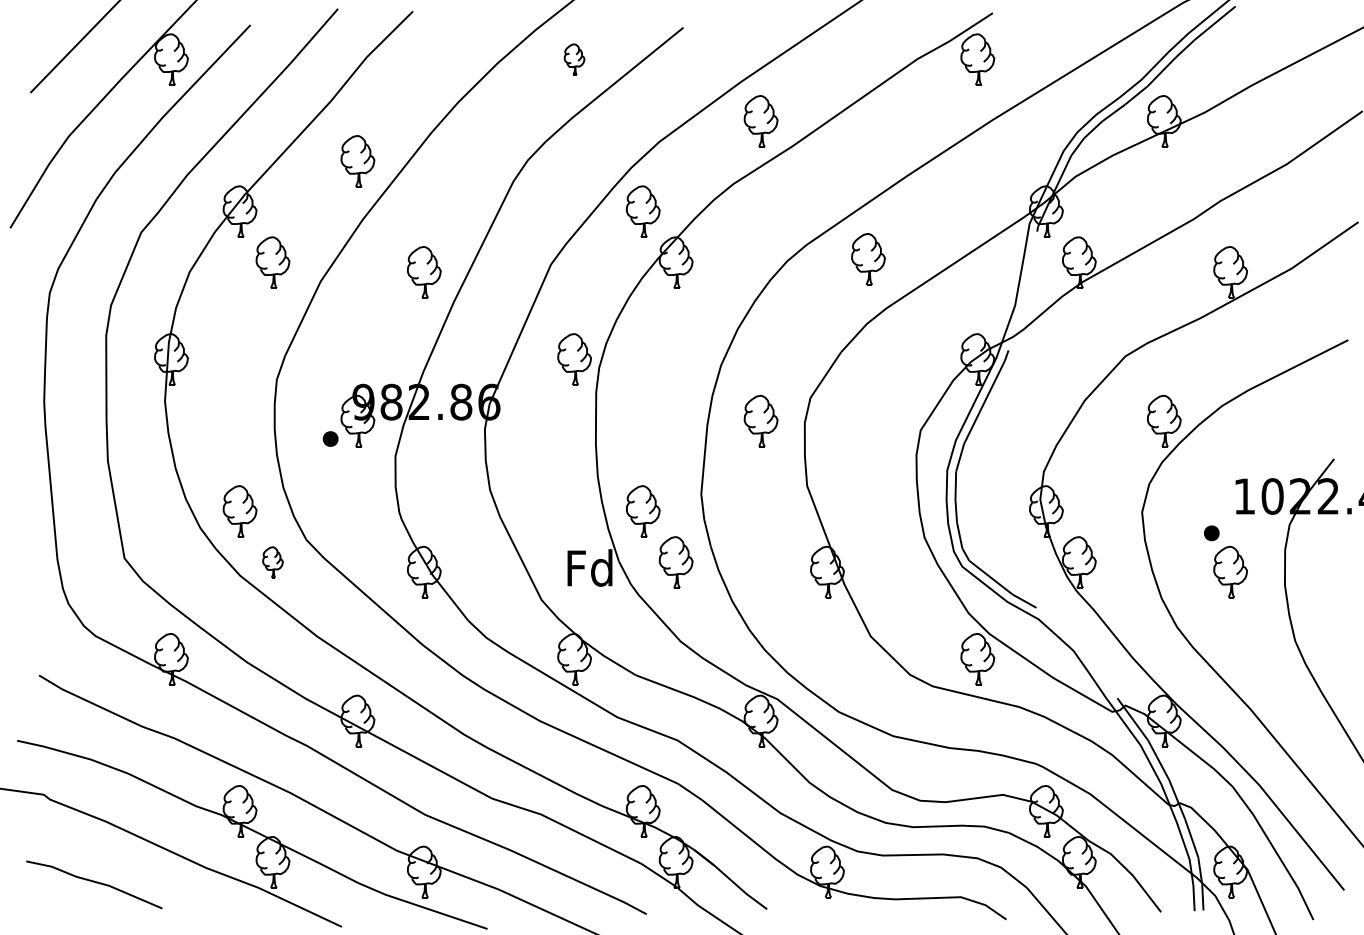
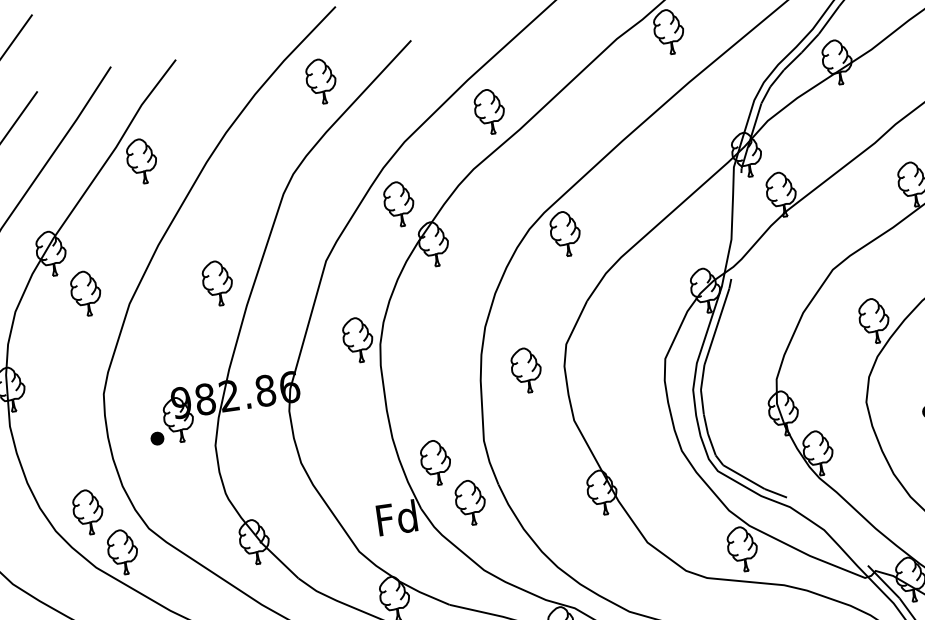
part: (574, 59) -> (321, 81), size x1.67
part: (357, 161) -> (141, 161), moved
part: (868, 259) -> (565, 233), moved
part: (272, 562) -> (122, 552), size x1.67

